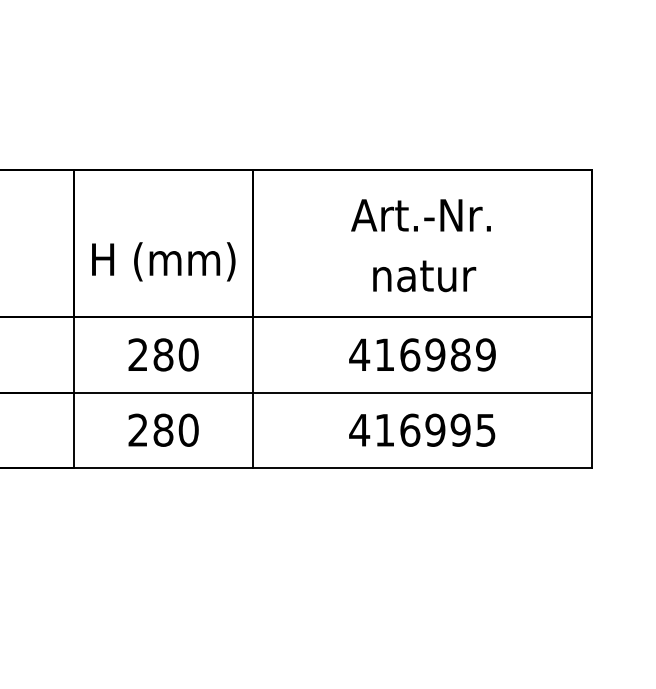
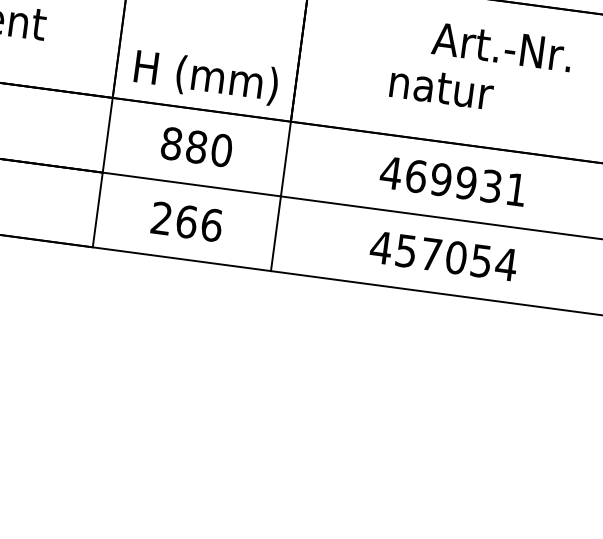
text: (420, 215) -> (501, 47), moved
text: (163, 261) -> (206, 77), moved
text: (424, 276) -> (441, 88), moved
text: (138, 354) -> (172, 143), 280 -> 880
text: (435, 354) -> (466, 182), 416989 -> 469931
text: (175, 429) -> (198, 222), 280 -> 266
text: (435, 429) -> (456, 257), 416995 -> 457054

